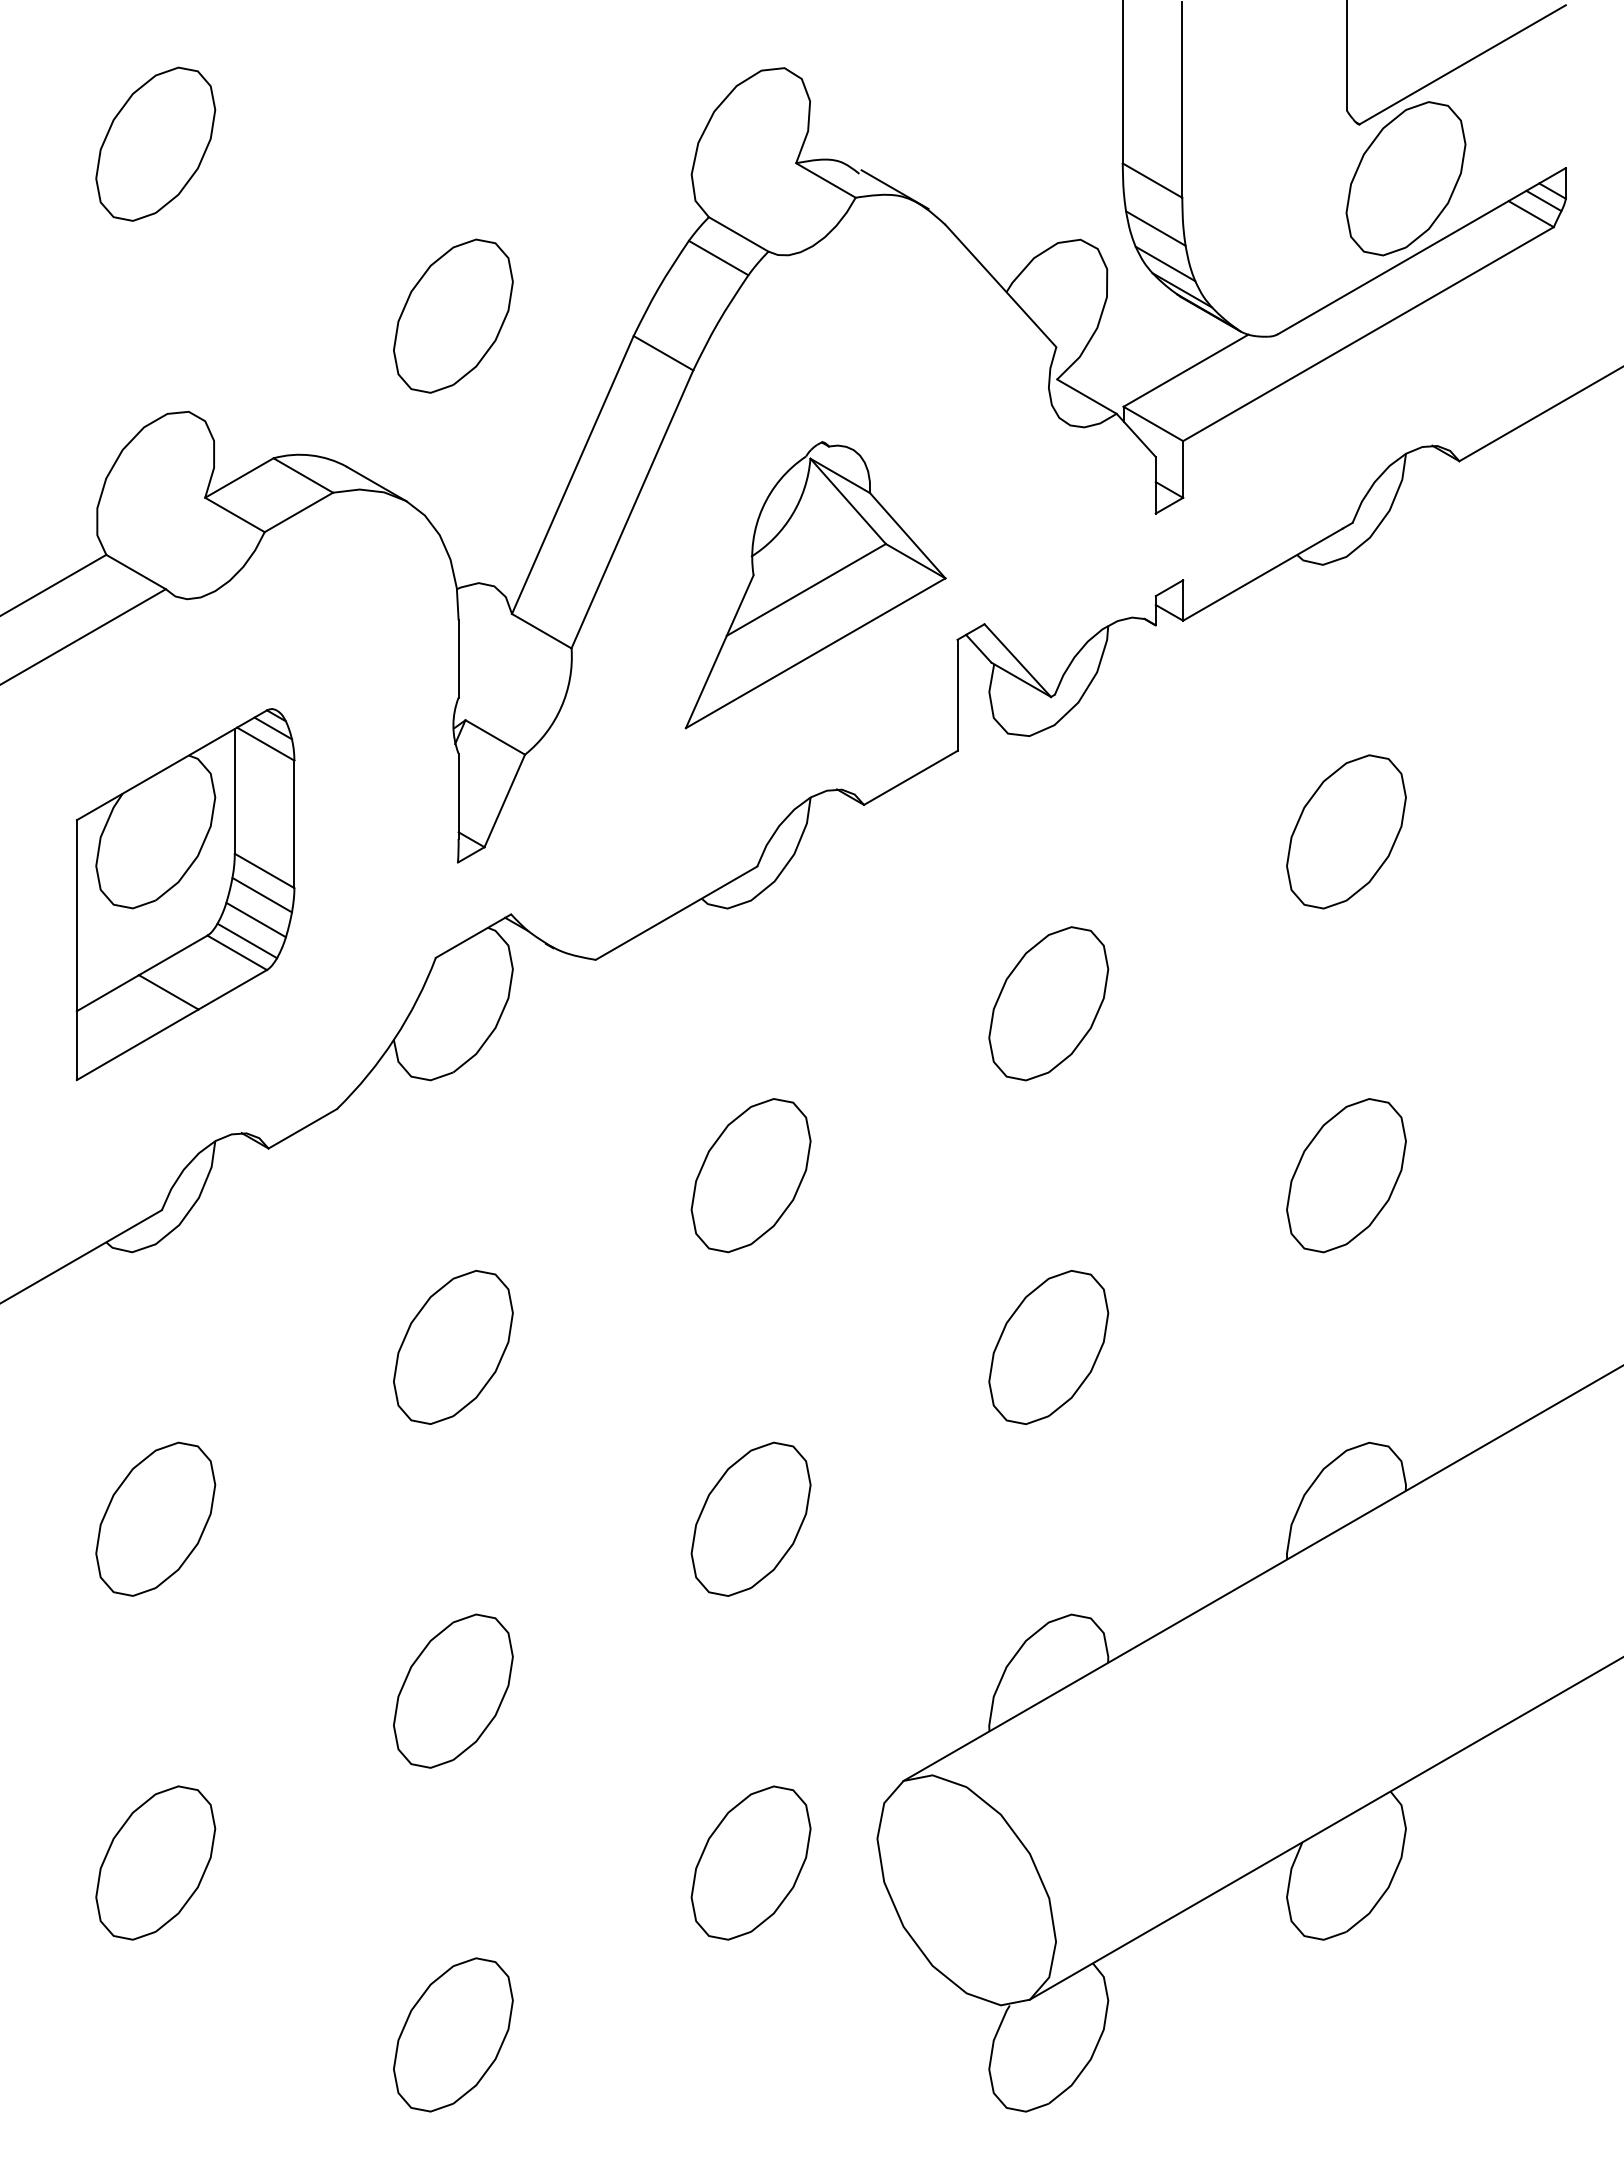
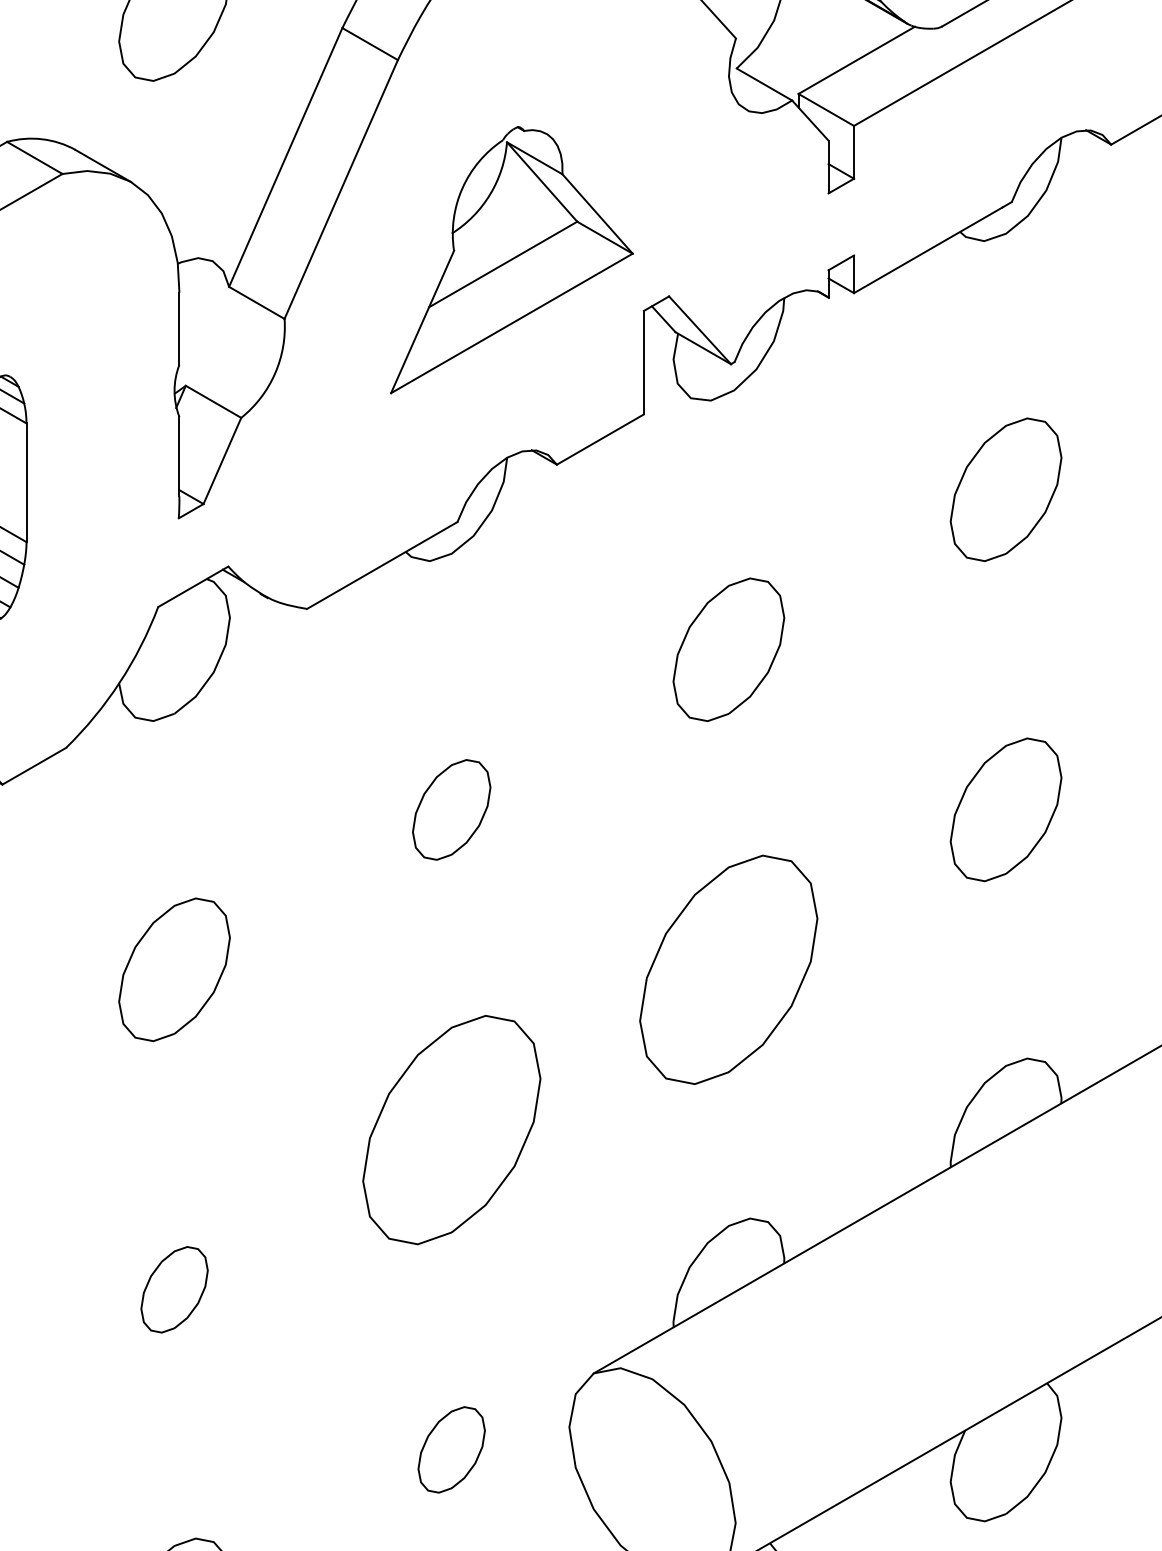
part: (750, 1175) -> (451, 809), size x0.7
part: (1048, 1347) -> (728, 969), size x1.6
part: (750, 1518) -> (451, 1129), size x1.6
part: (453, 1690) -> (174, 1289), size x0.6
part: (750, 1862) -> (451, 1449), size x0.6

